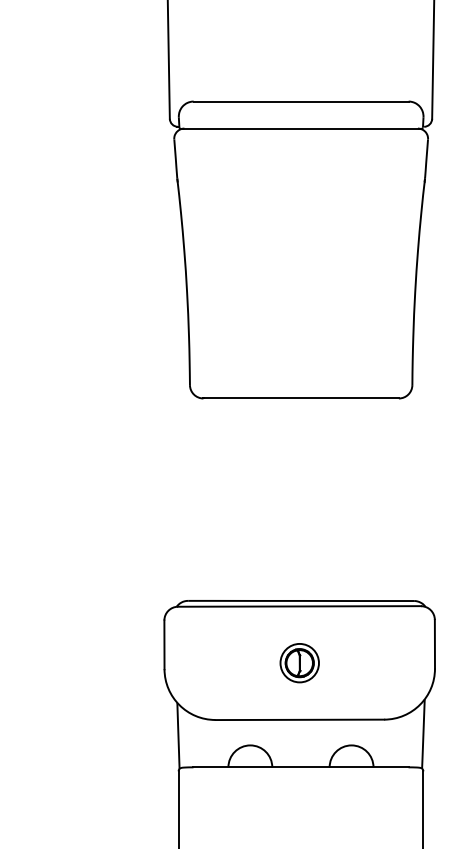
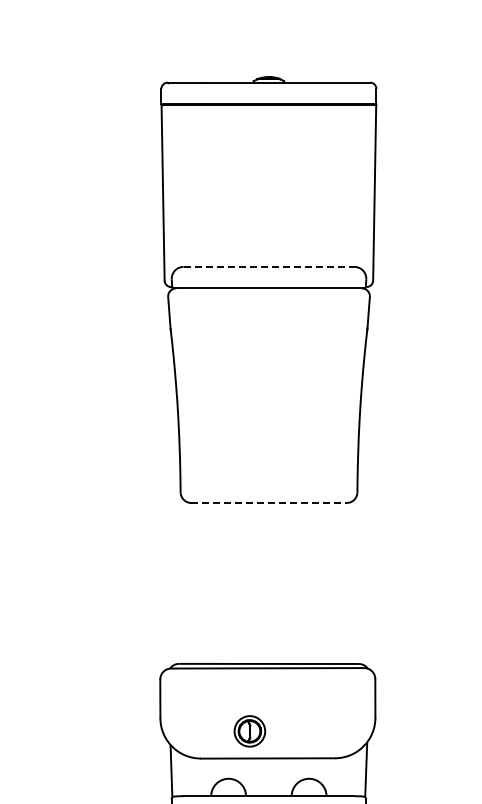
line: (301, 101) -> (269, 266), solid -> dashed
line: (300, 397) -> (268, 502), solid -> dashed
part: (299, 663) -> (249, 731), moved

